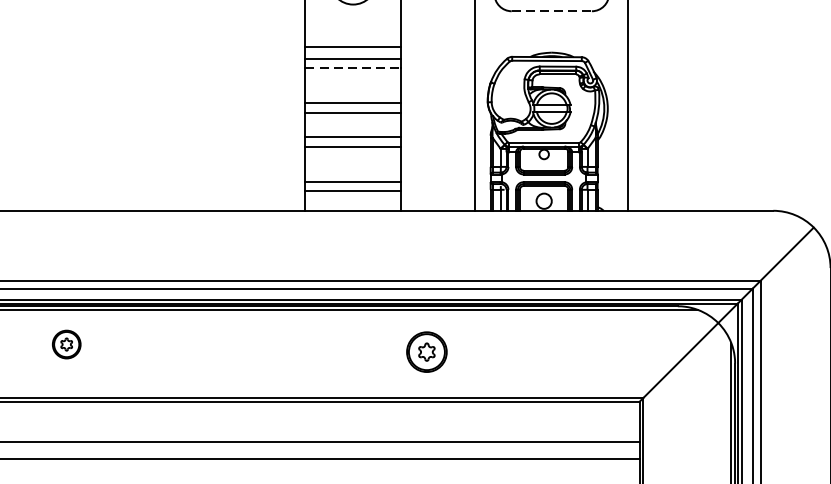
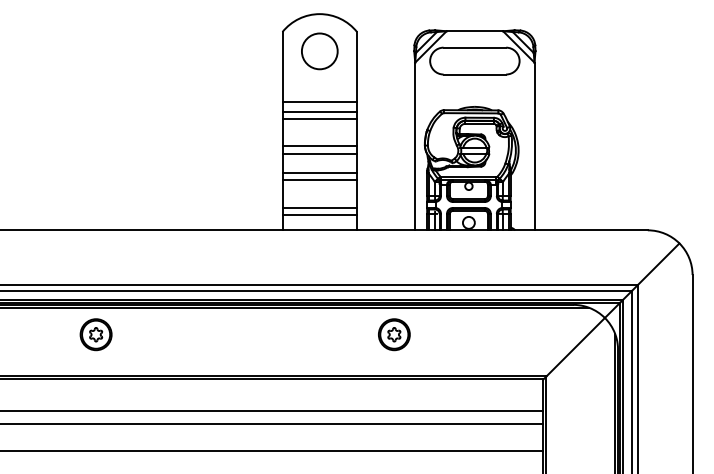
line: (552, 11) -> (475, 74), dashed -> solid
line: (354, 67) -> (320, 118), dashed -> solid
part: (65, 344) -> (95, 334), size x1.43
part: (427, 351) -> (394, 334), moved

